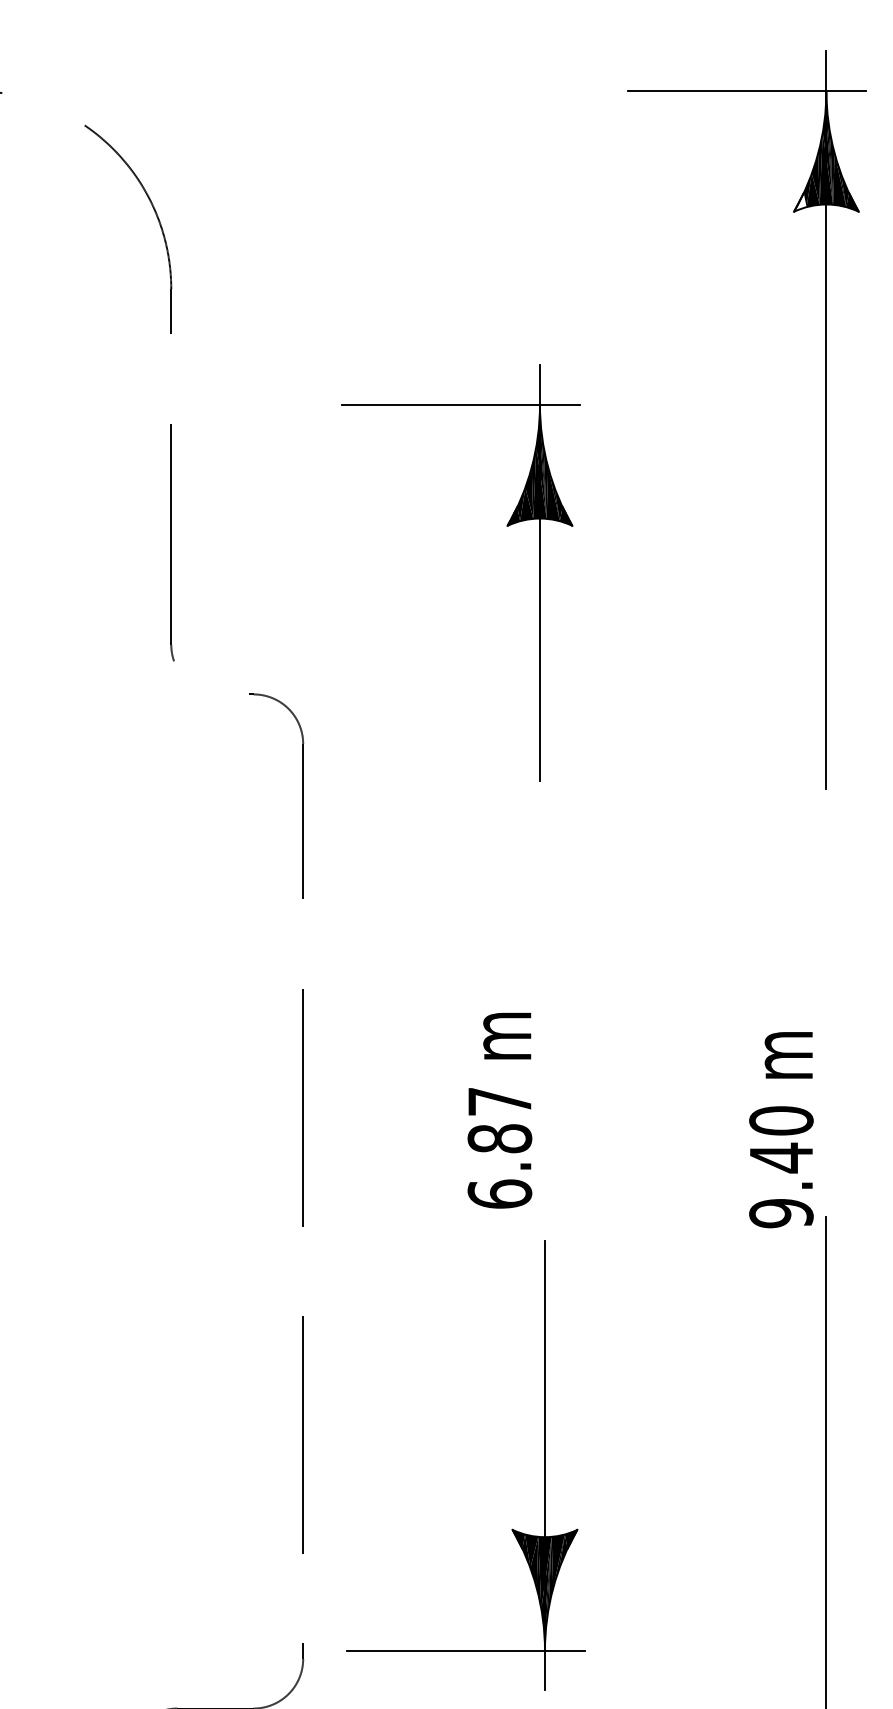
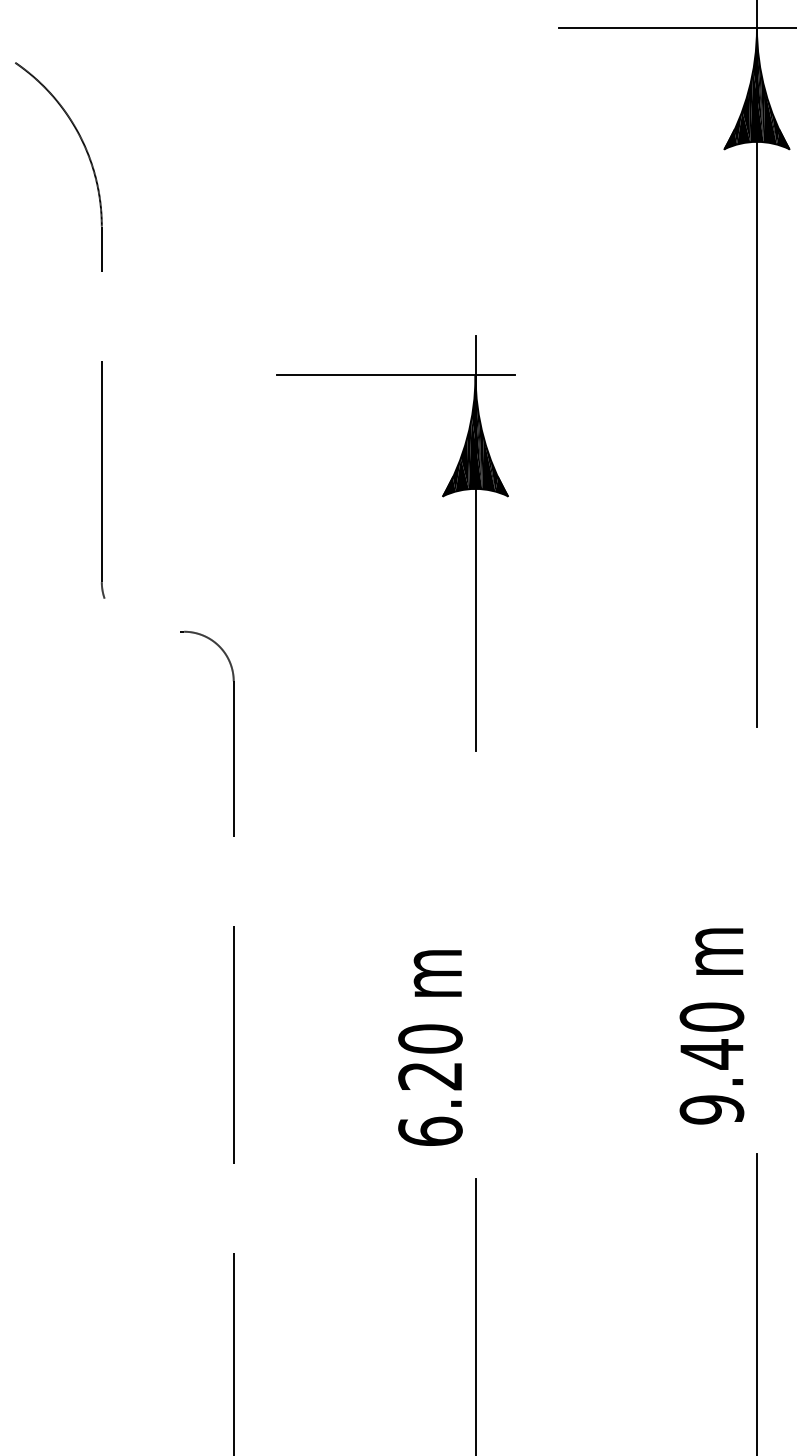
fill: (800, 202) -> (731, 139), added
part: (506, 526) -> (442, 496), moved
text: (499, 1120) -> (430, 1057), 6.87 -> 6.20
text: (781, 1130) -> (712, 1026), moved

